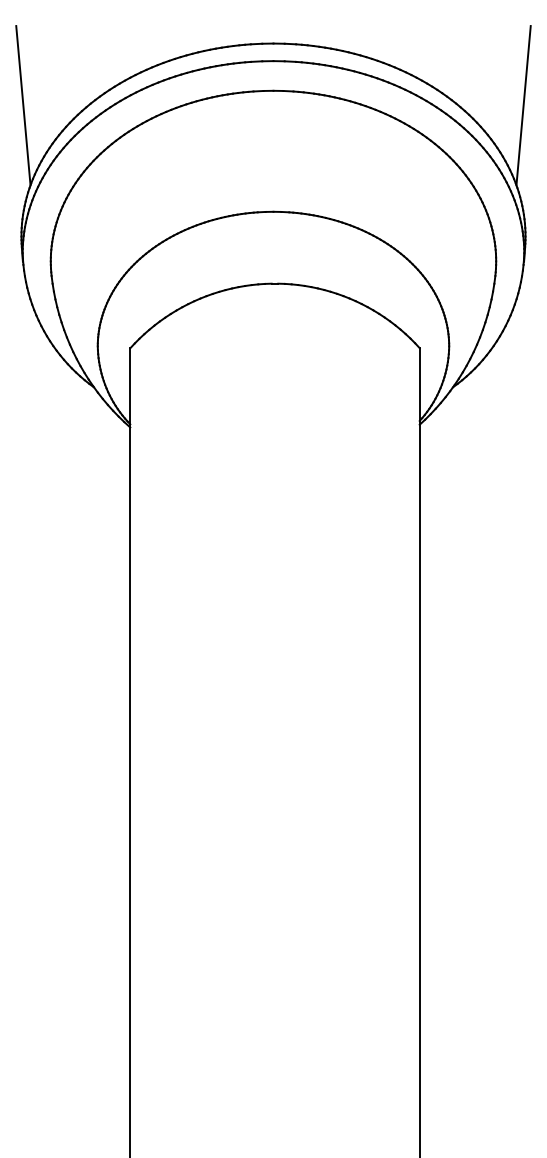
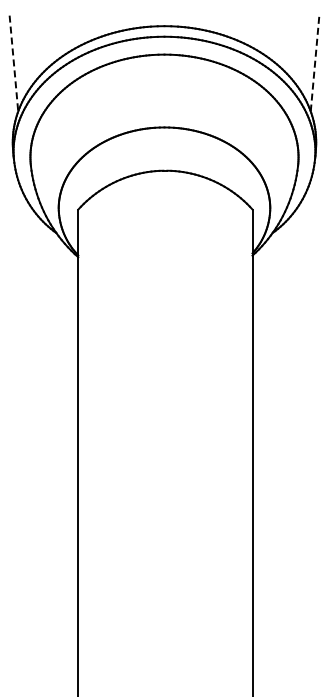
line: (524, 105) -> (315, 63), solid -> dashed
line: (22, 107) -> (13, 64), solid -> dashed

